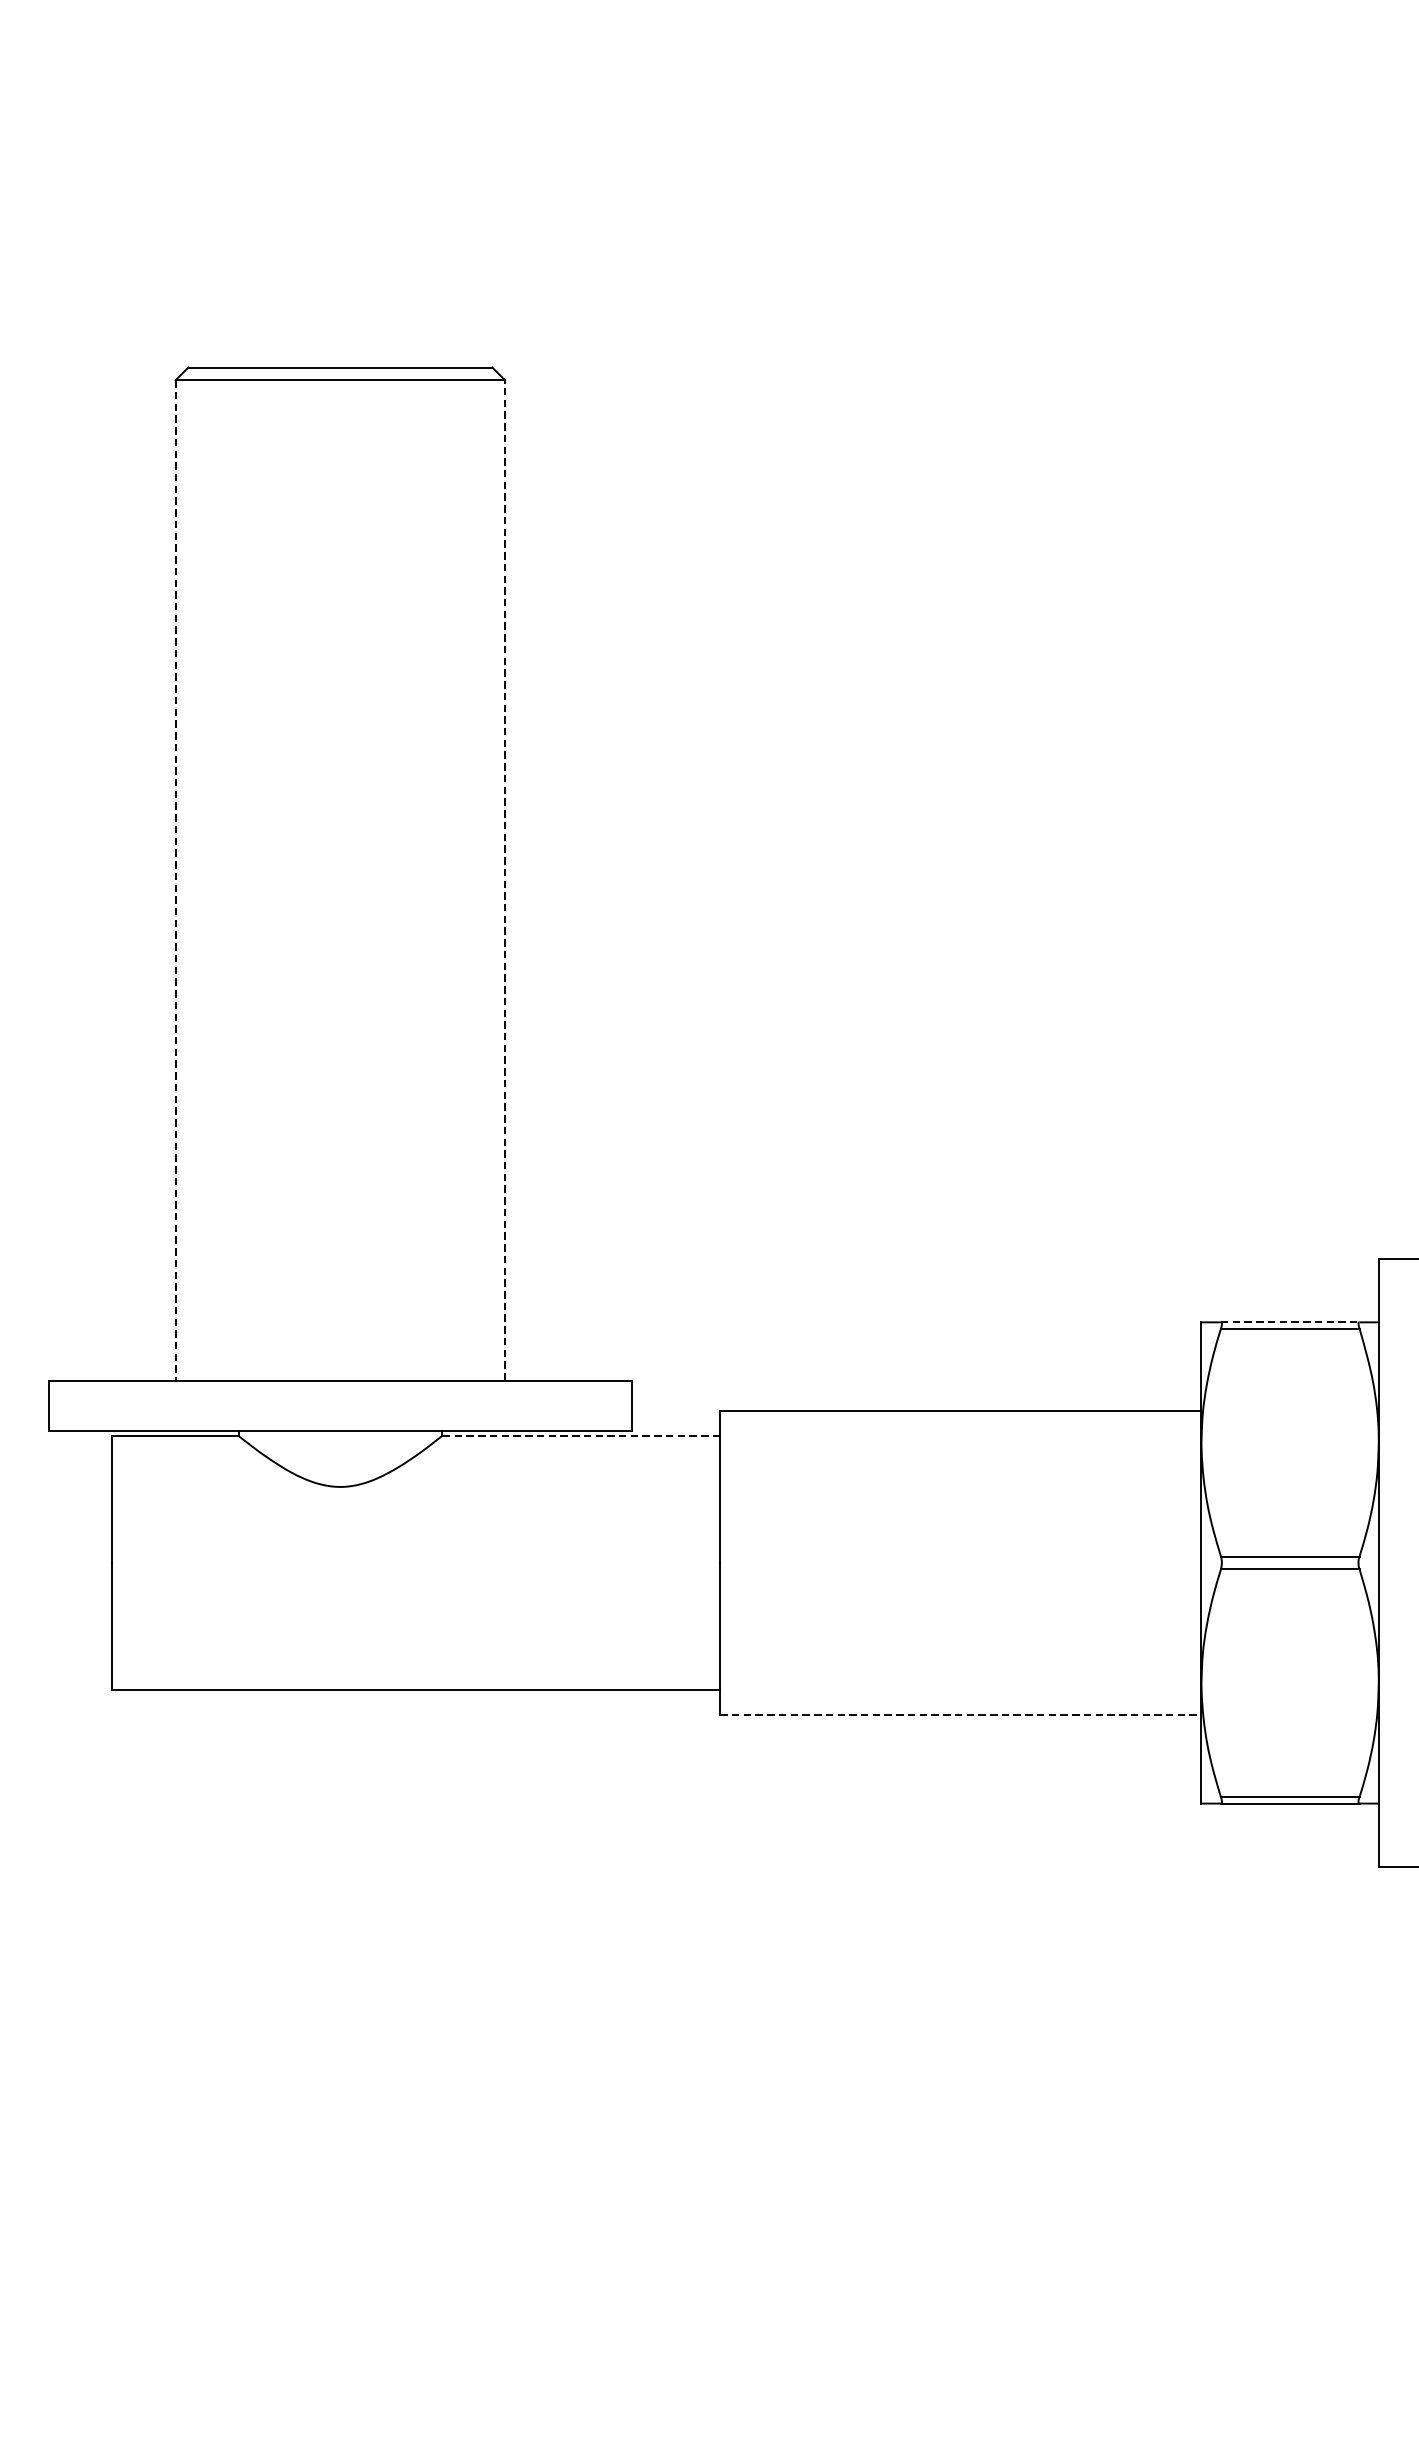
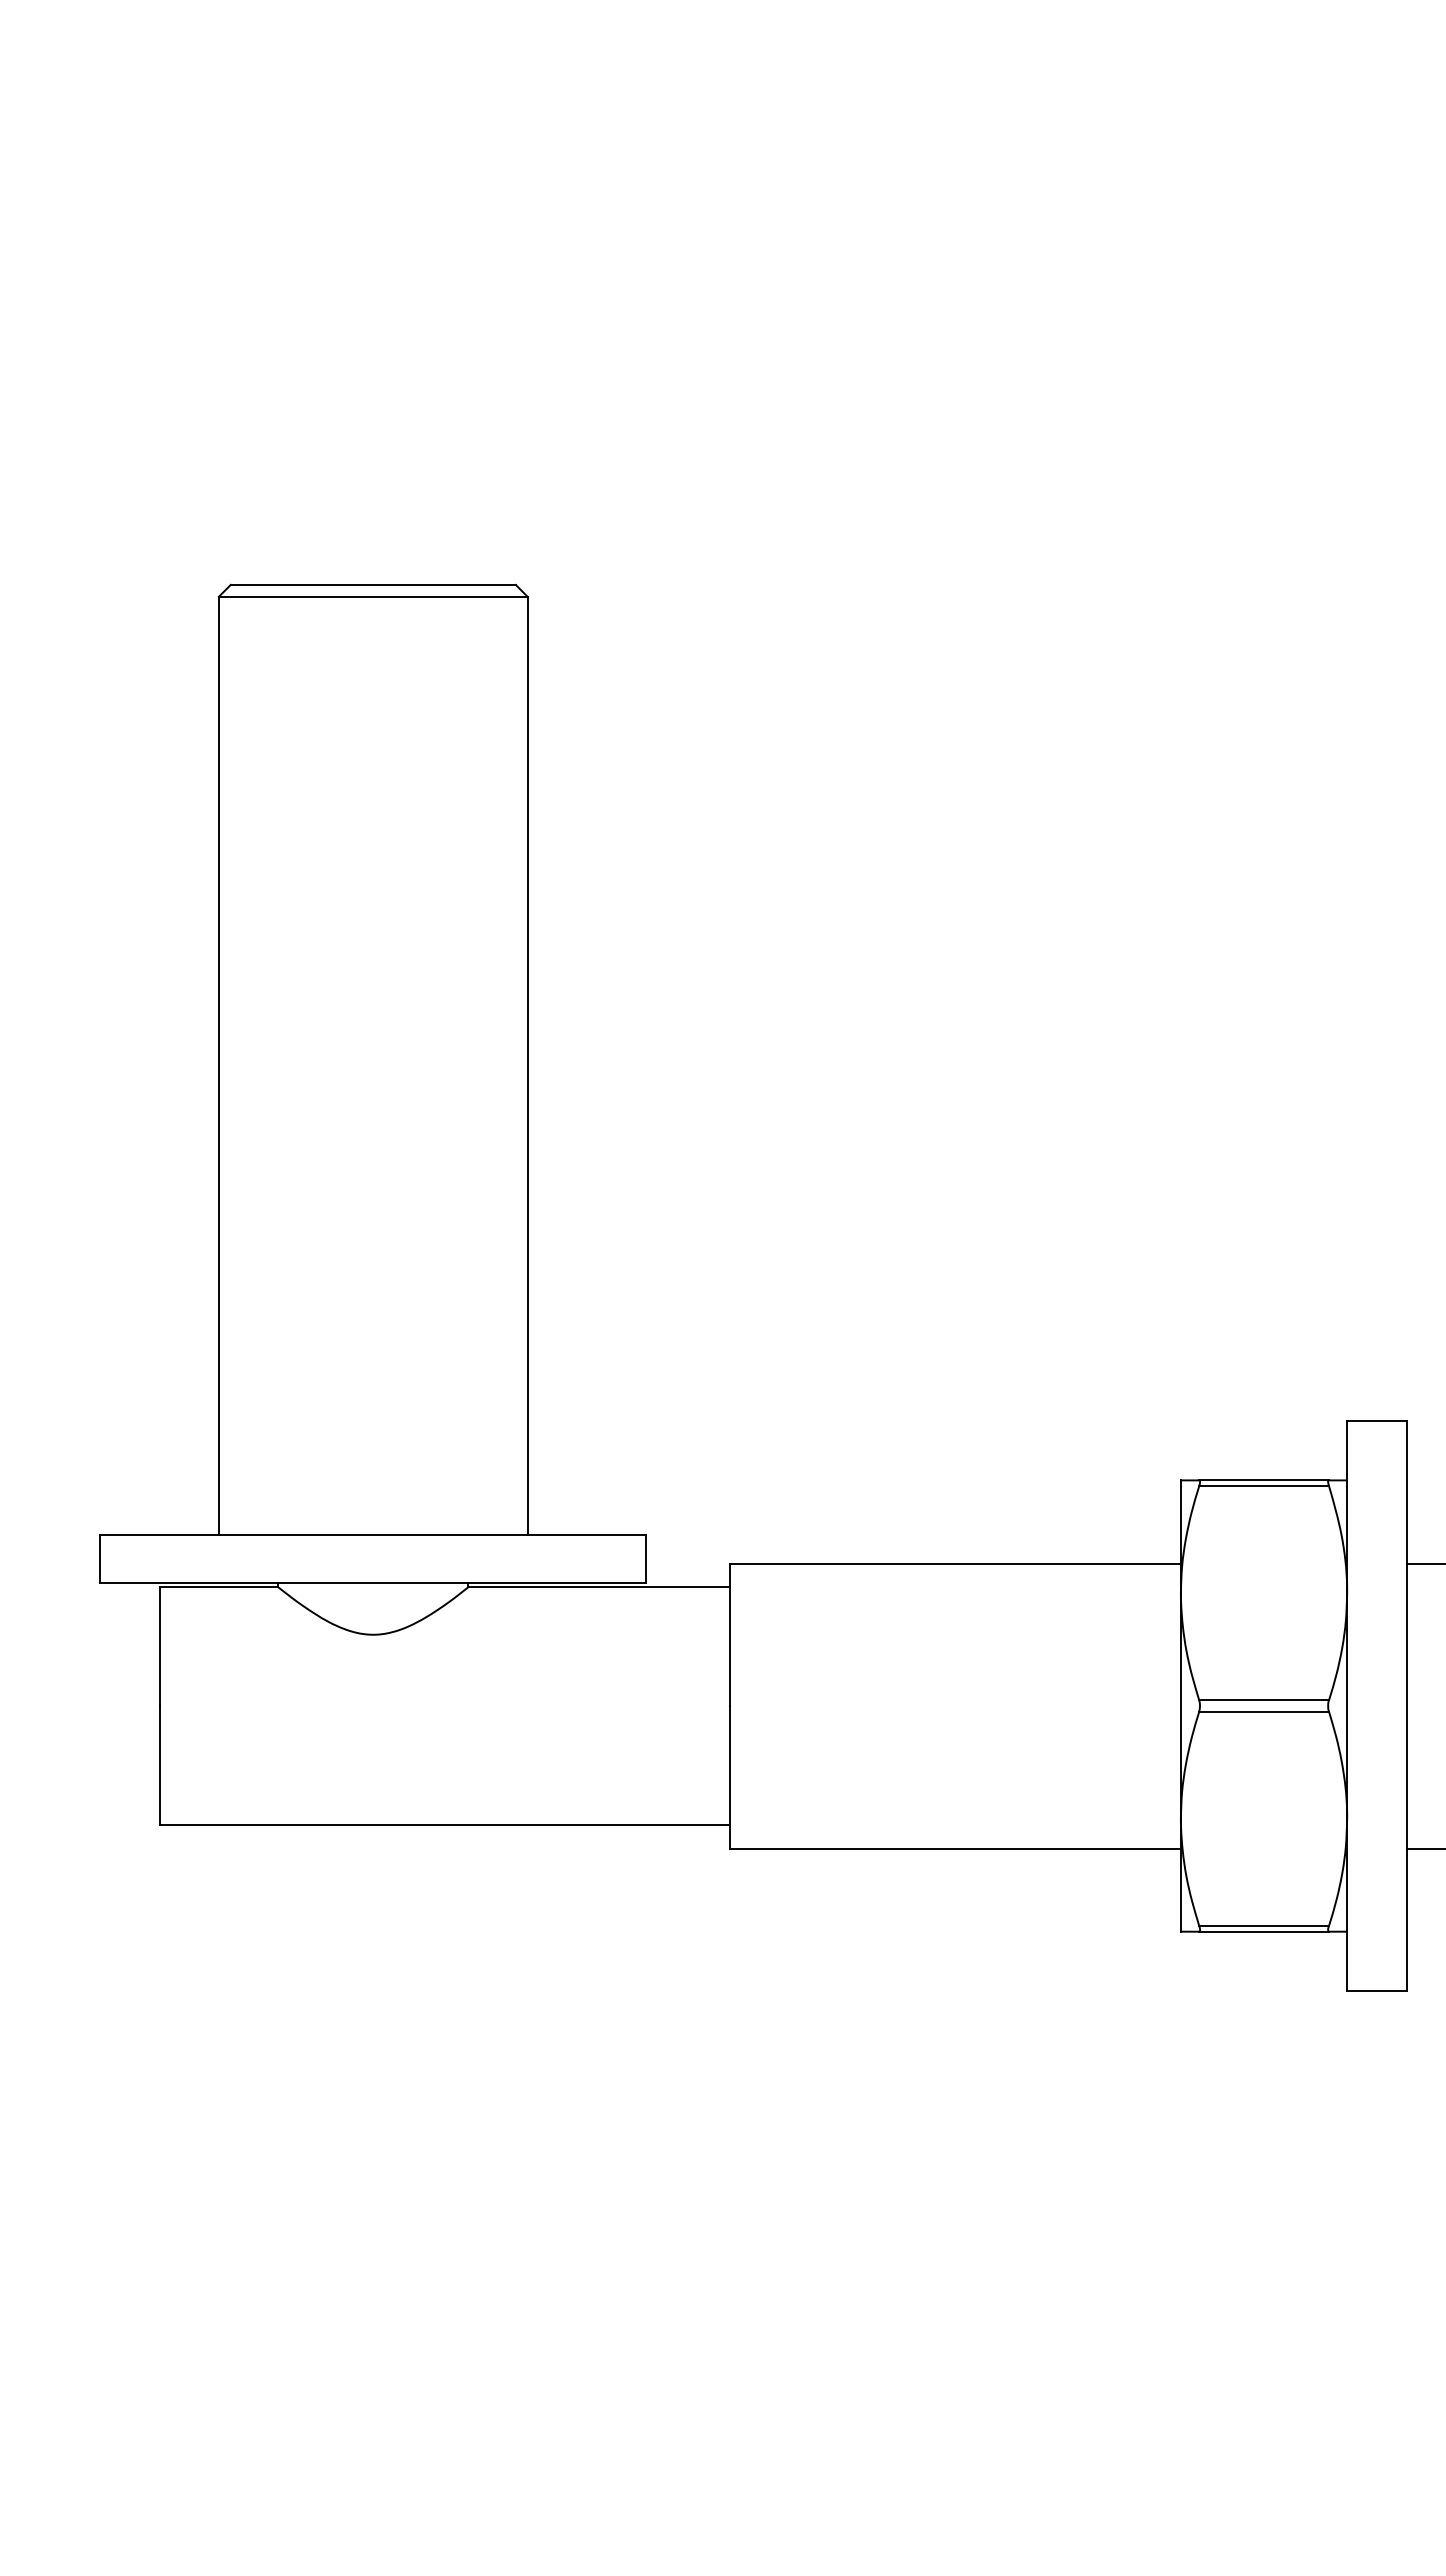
line: (504, 879) -> (527, 1065), dashed -> solid
line: (175, 881) -> (218, 1066), dashed -> solid
line: (1290, 1322) -> (1264, 1480), dashed -> solid
line: (580, 1436) -> (598, 1587), dashed -> solid
line: (961, 1714) -> (955, 1848), dashed -> solid

